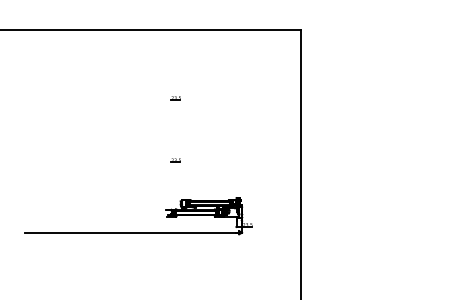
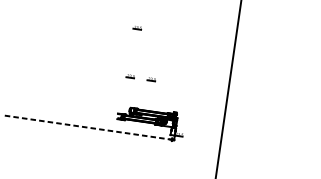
part: (202, 160) -> (151, 79), added
line: (132, 232) -> (88, 127), solid -> dashed

